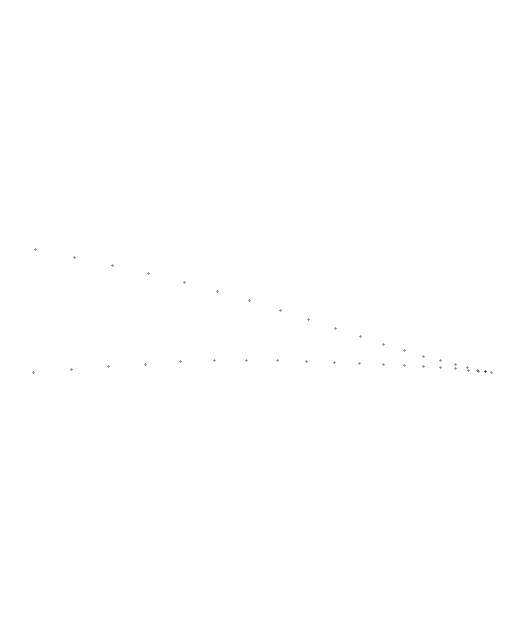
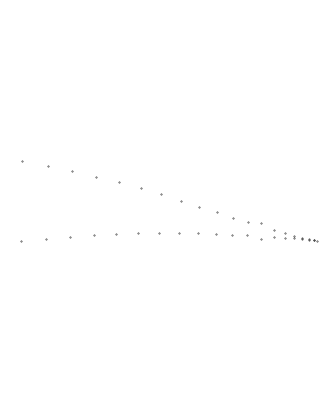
part: (404, 357) -> (261, 231), size x1.6

